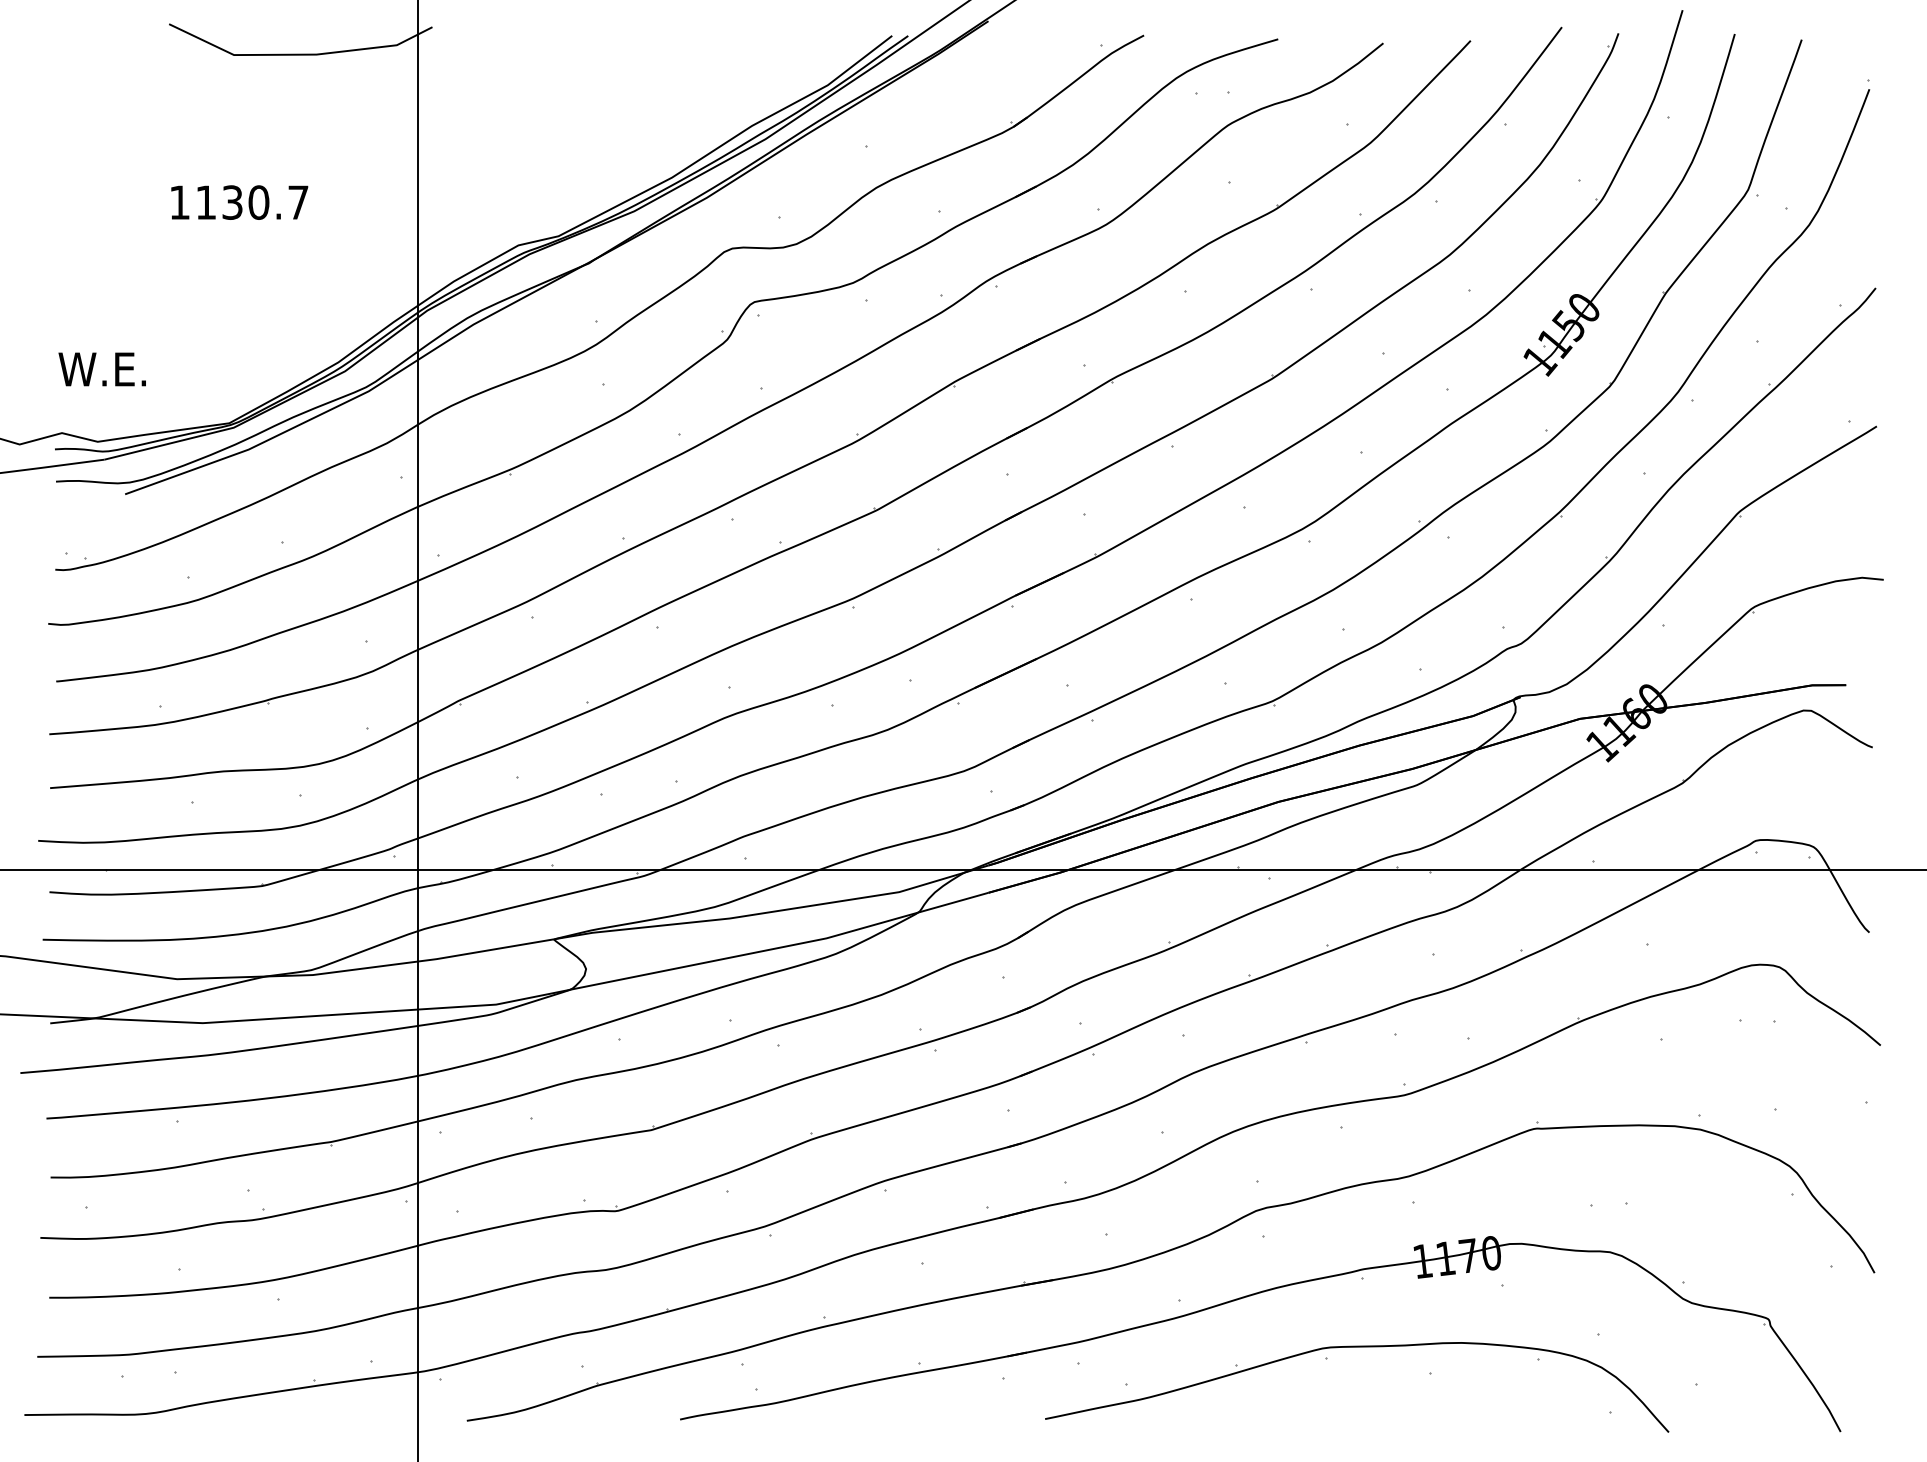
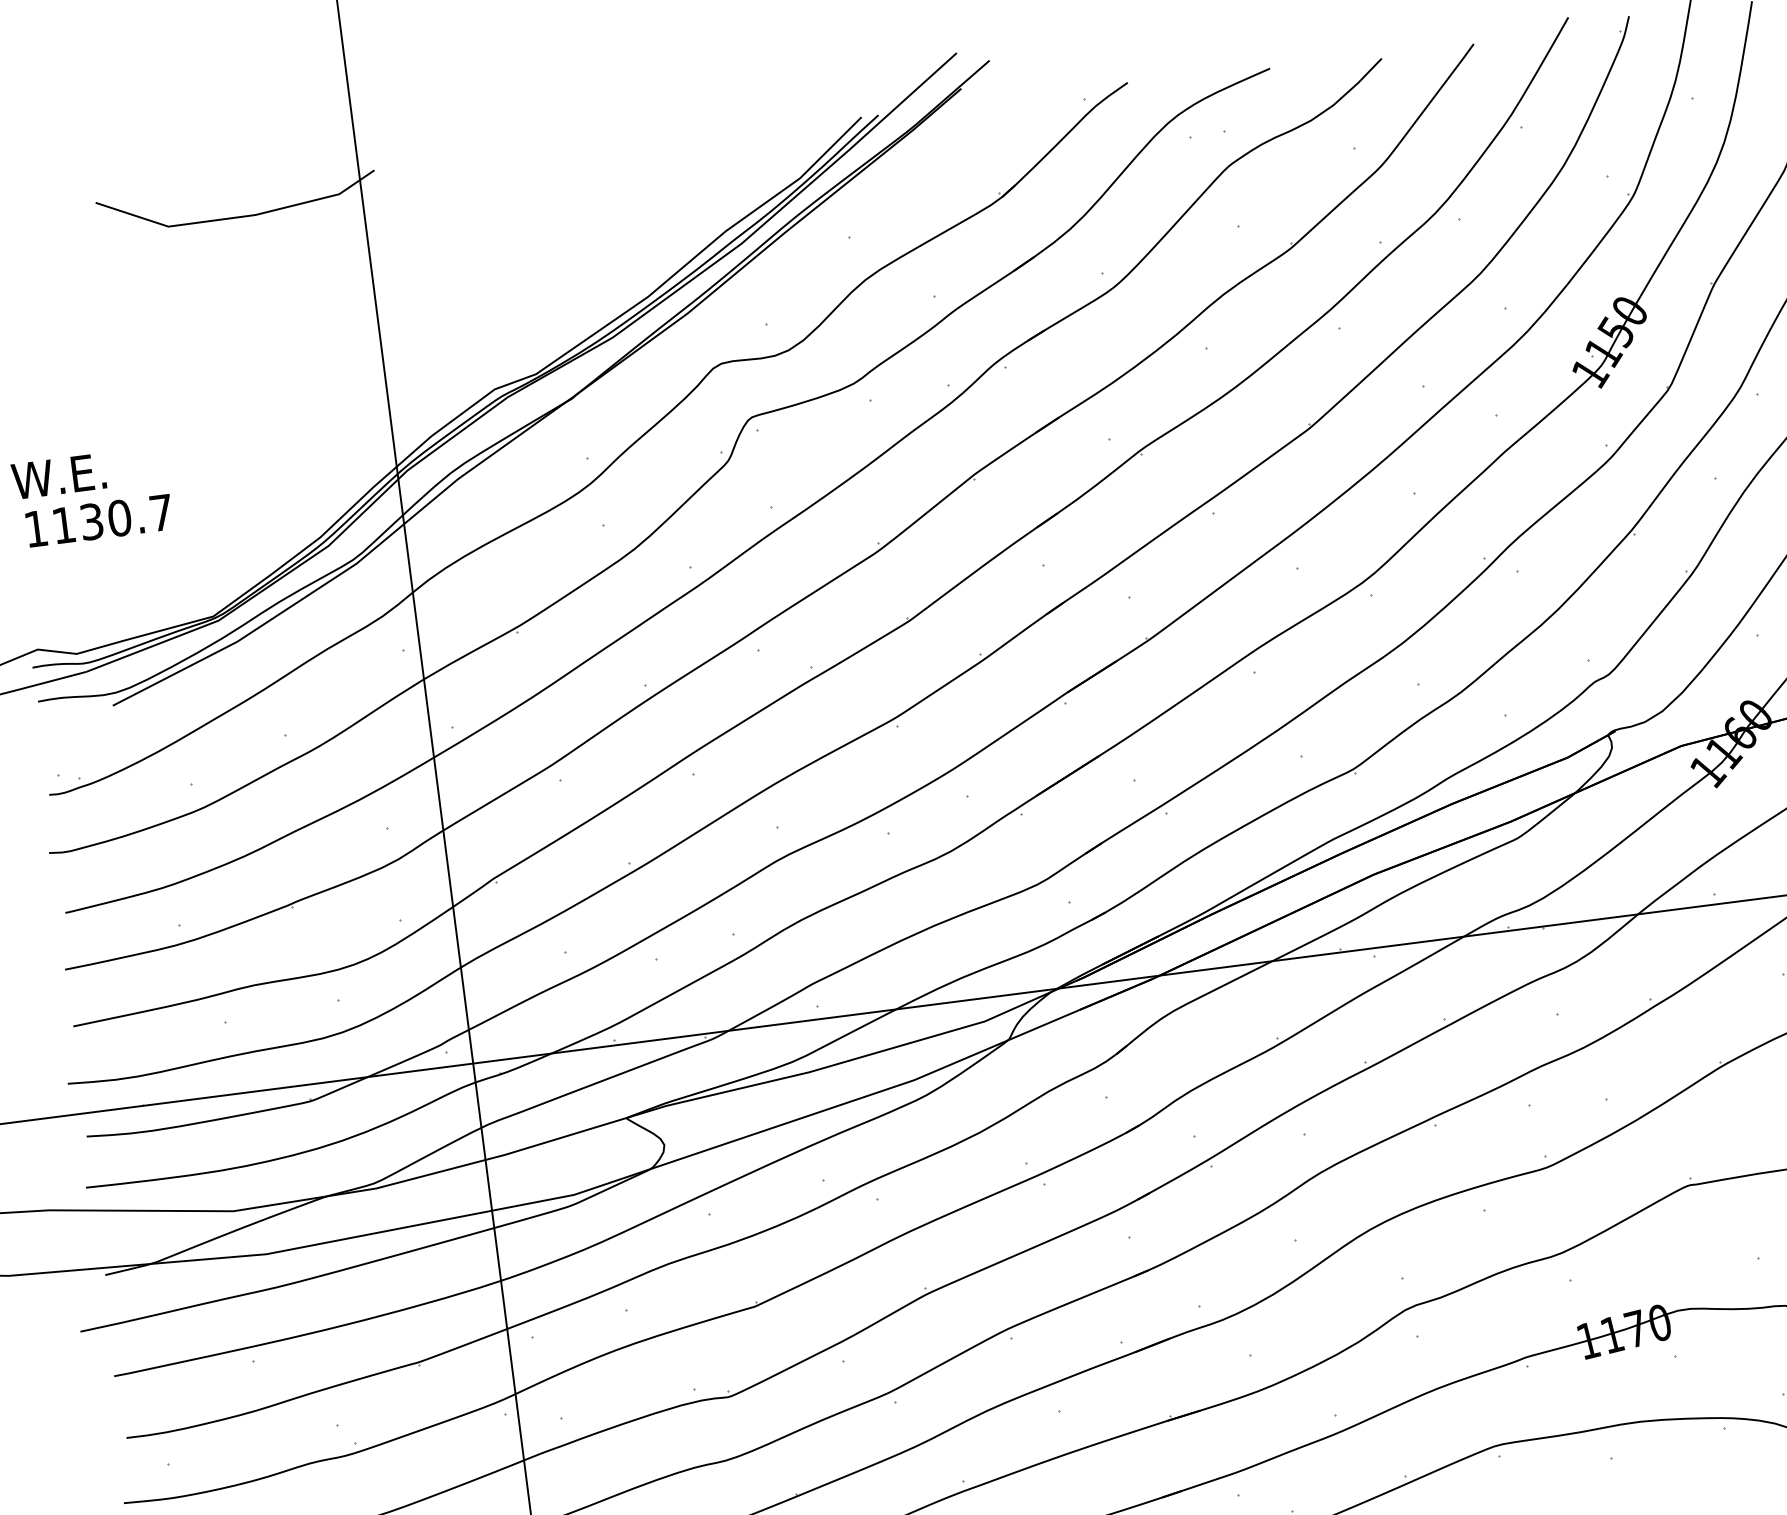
text: (239, 202) -> (99, 520), moved
text: (101, 369) -> (58, 476), moved

